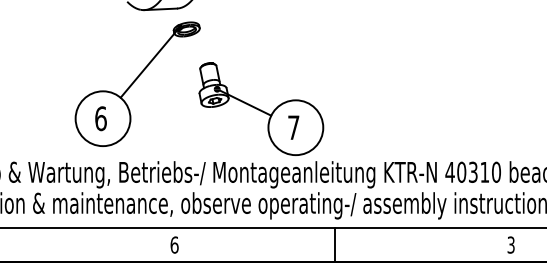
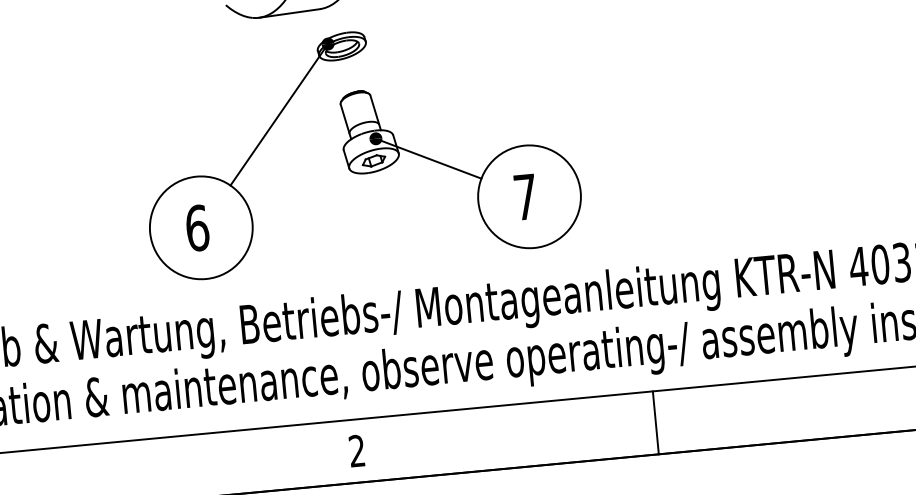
part: (261, 108) -> (461, 166), moved
text: (174, 244) -> (356, 450), 6 -> 2

